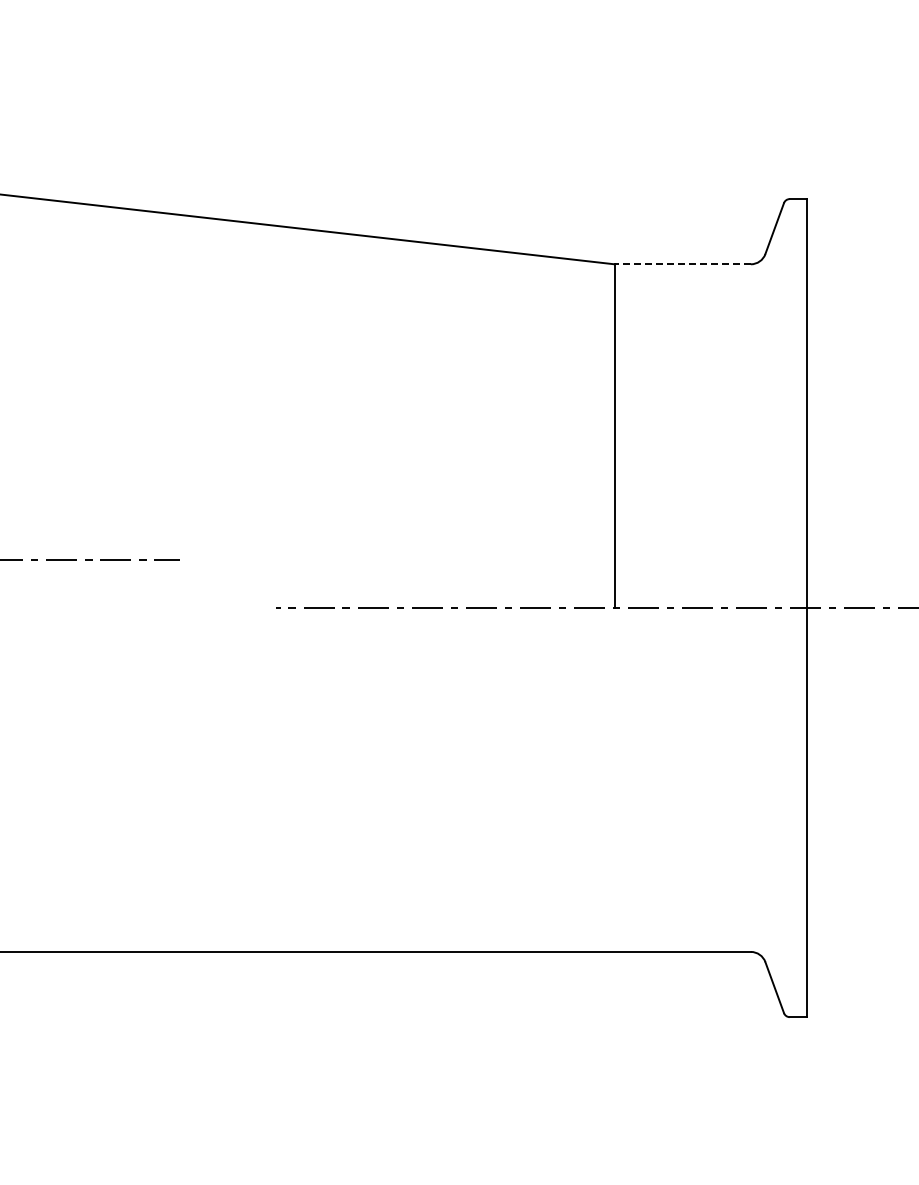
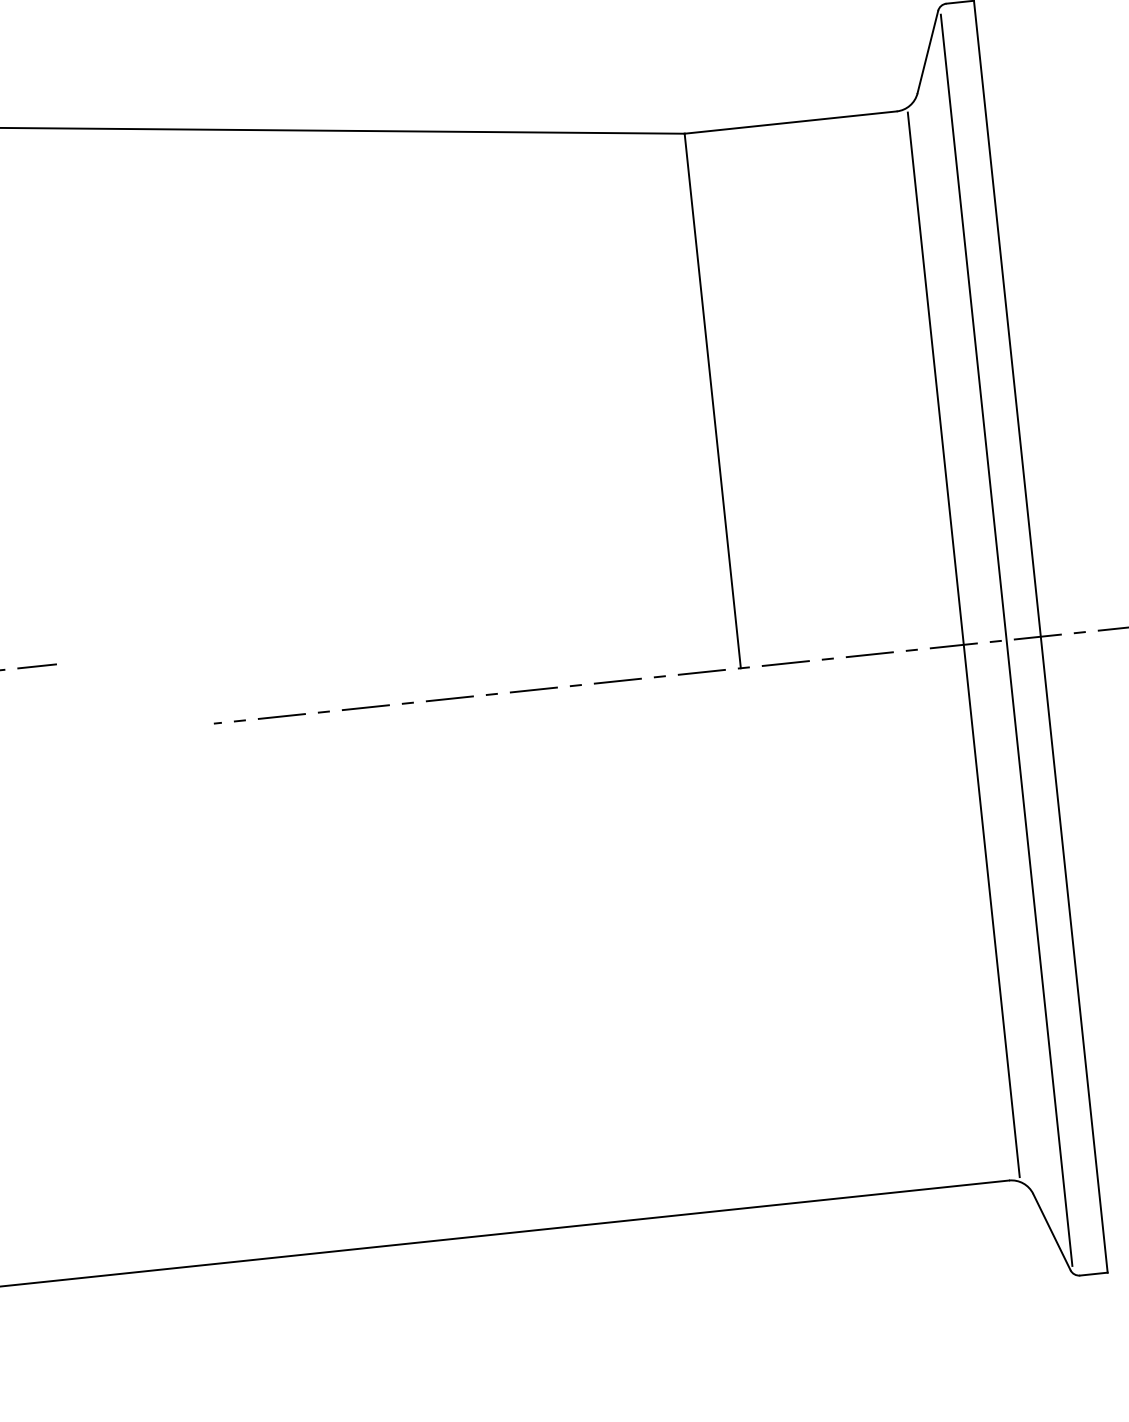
line: (682, 264) -> (790, 122), dashed -> solid
line: (757, 607) -> (963, 643), added
line: (785, 607) -> (1006, 639), added

